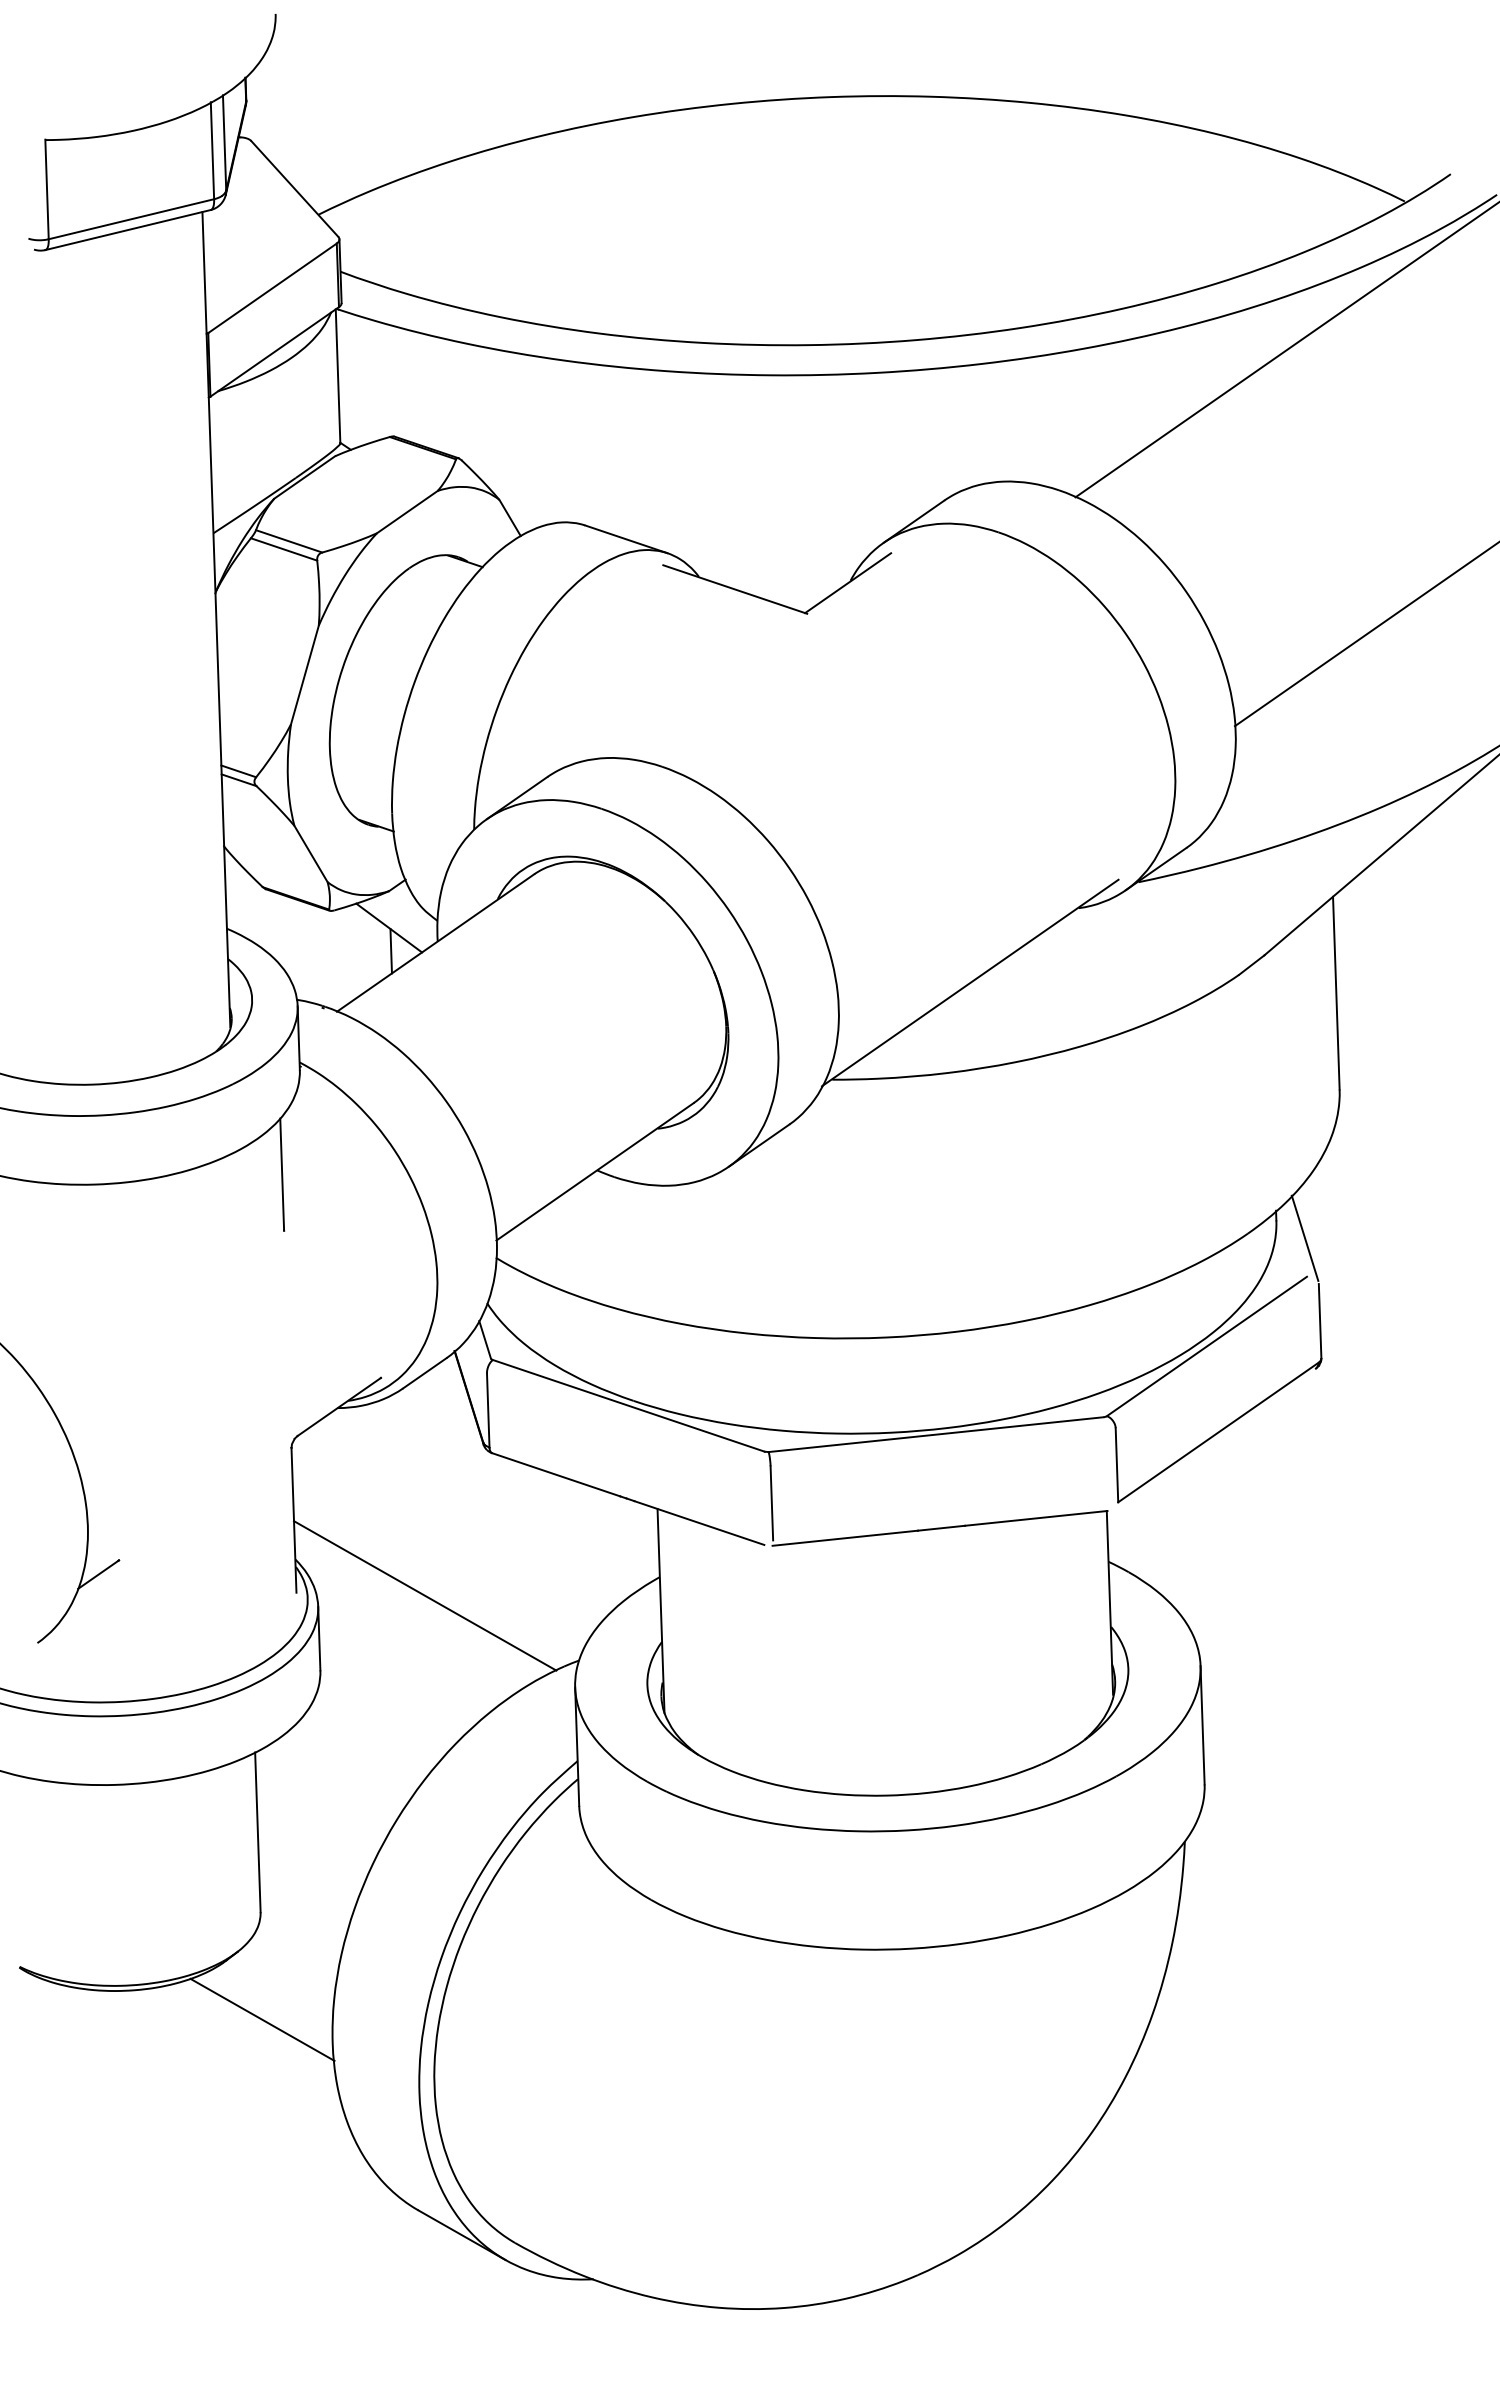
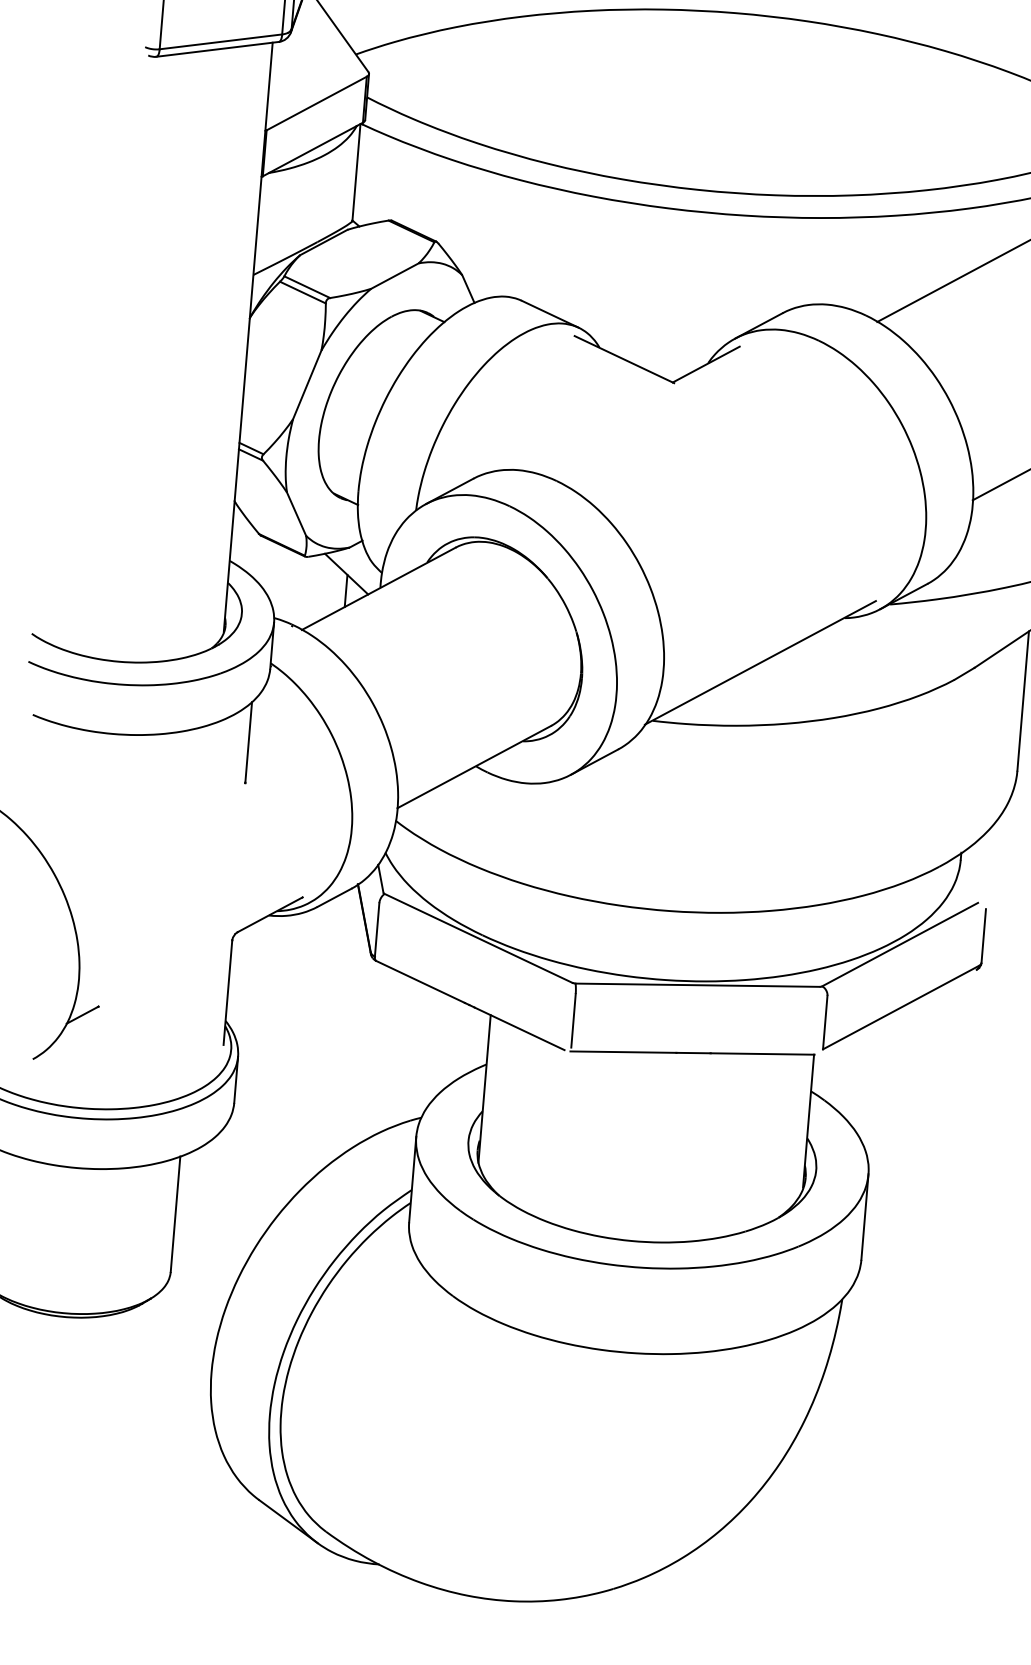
line: (1304, 1237) -> (979, 874), removed
line: (425, 1595) -> (316, 1057), removed
line: (262, 2019) -> (163, 1349), removed

